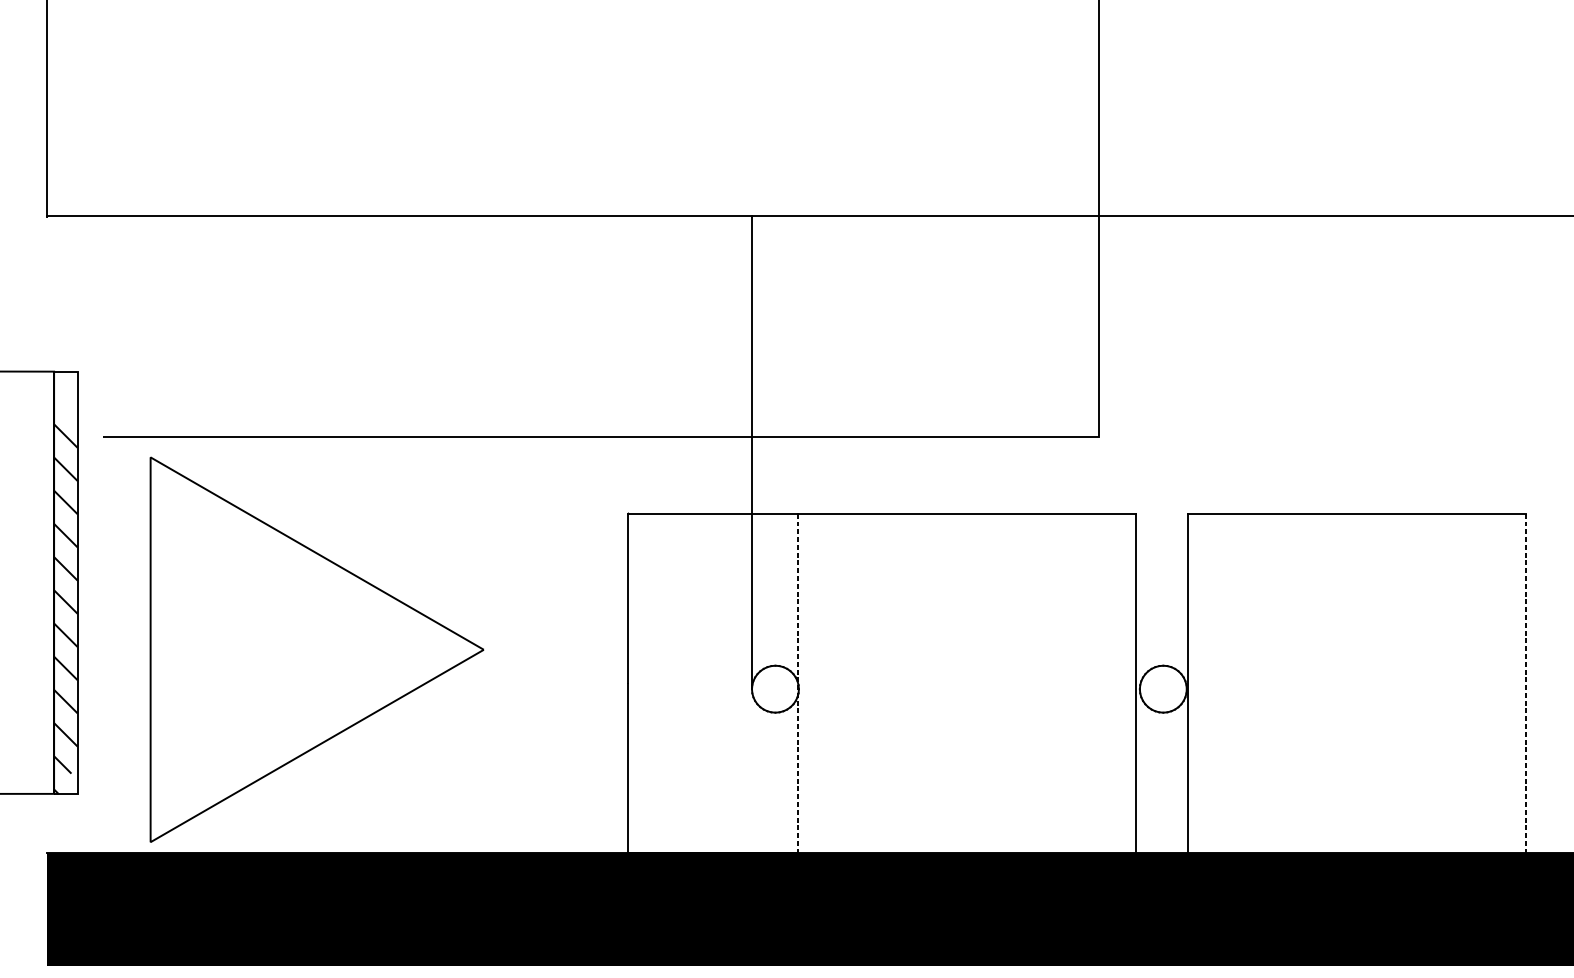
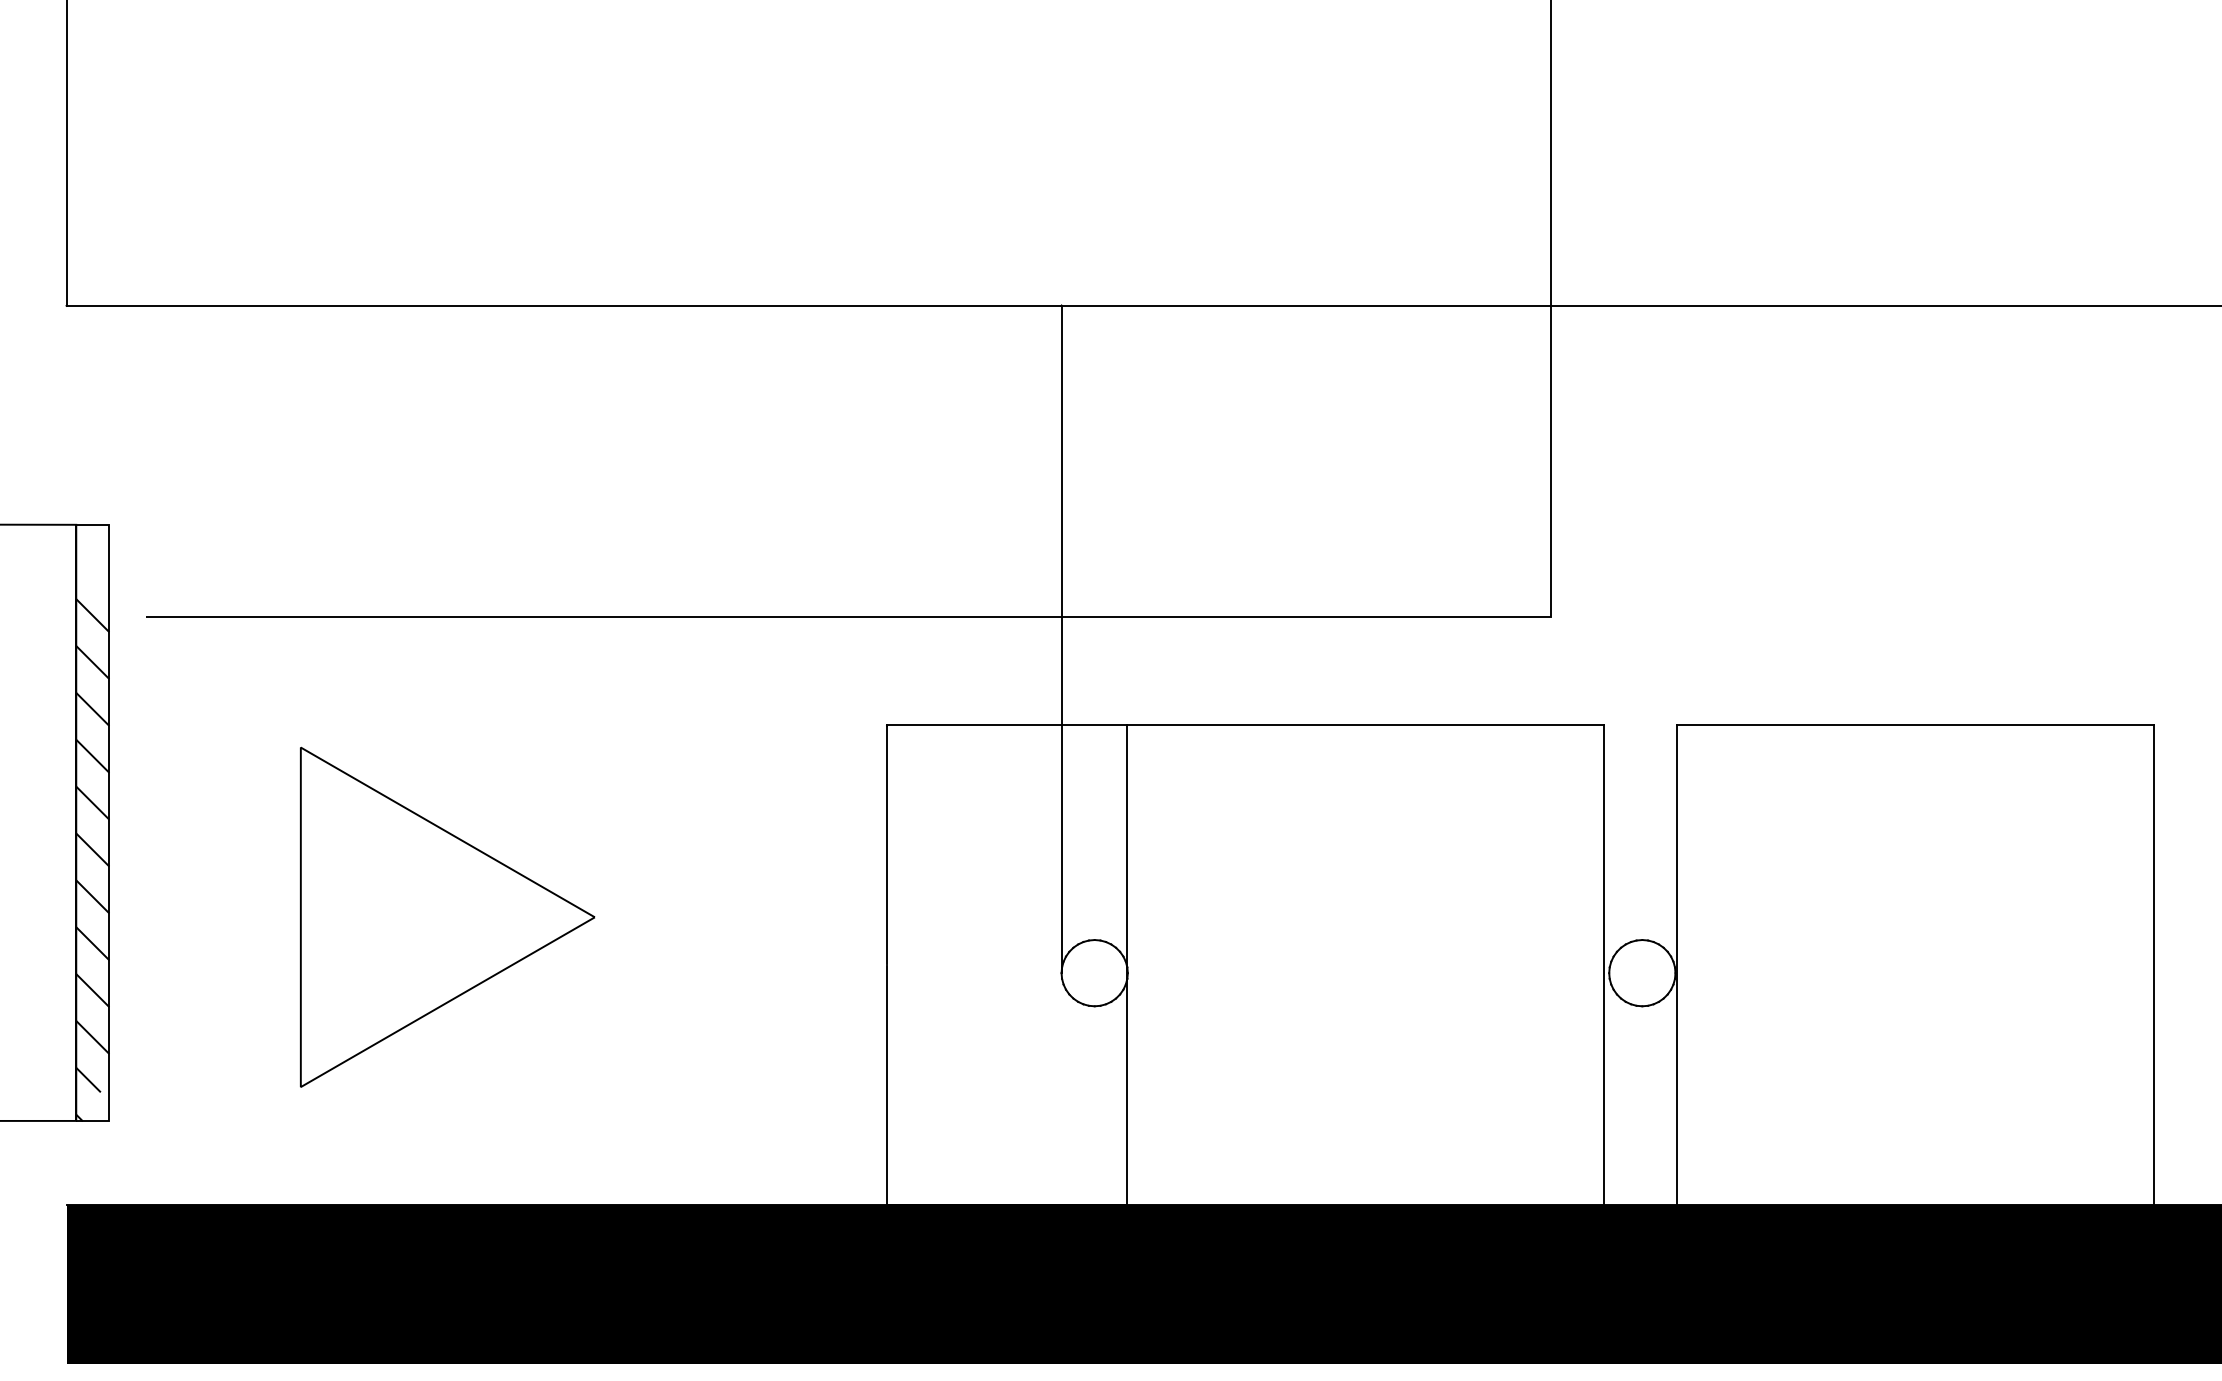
part: (317, 649) -> (447, 916), size x0.62
line: (798, 683) -> (1127, 965), dashed -> solid
line: (1525, 683) -> (2153, 965), dashed -> solid

